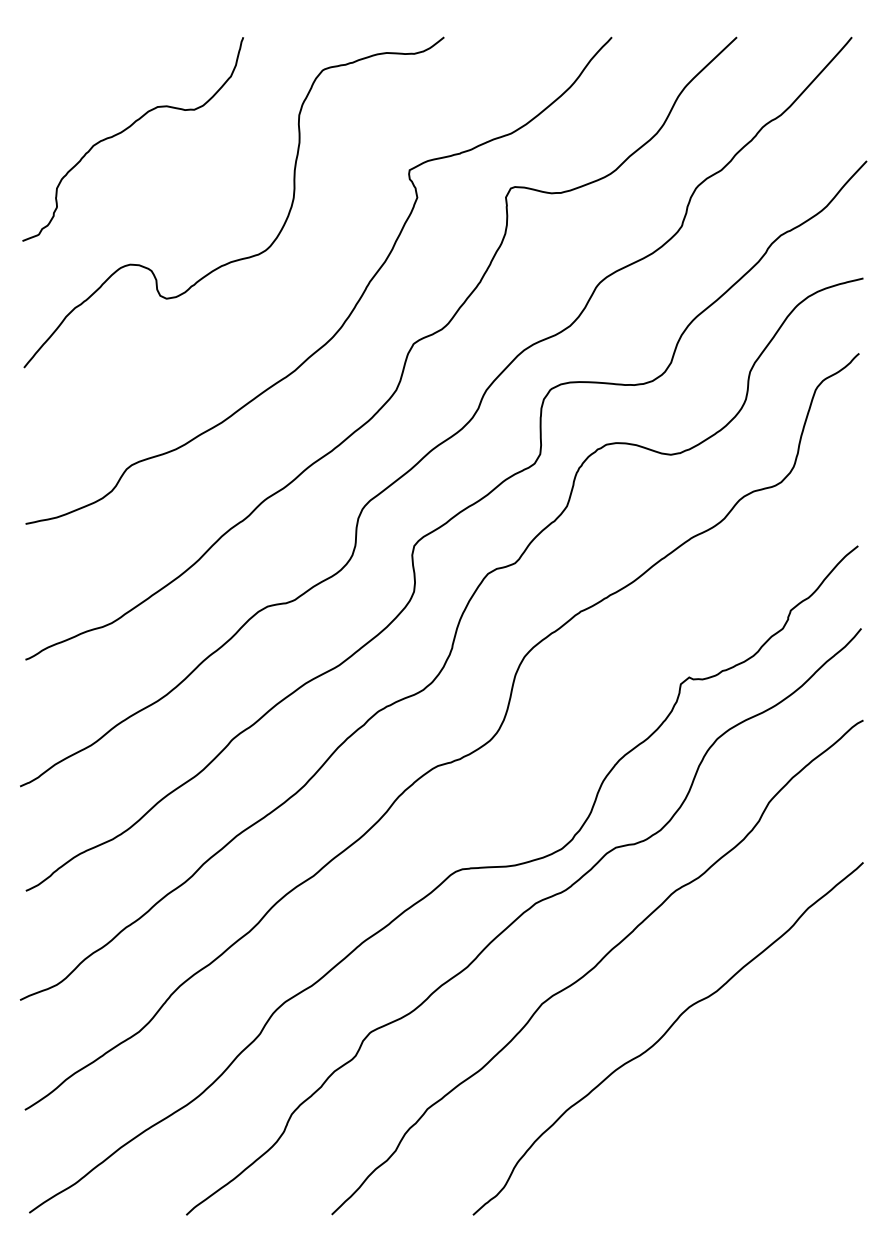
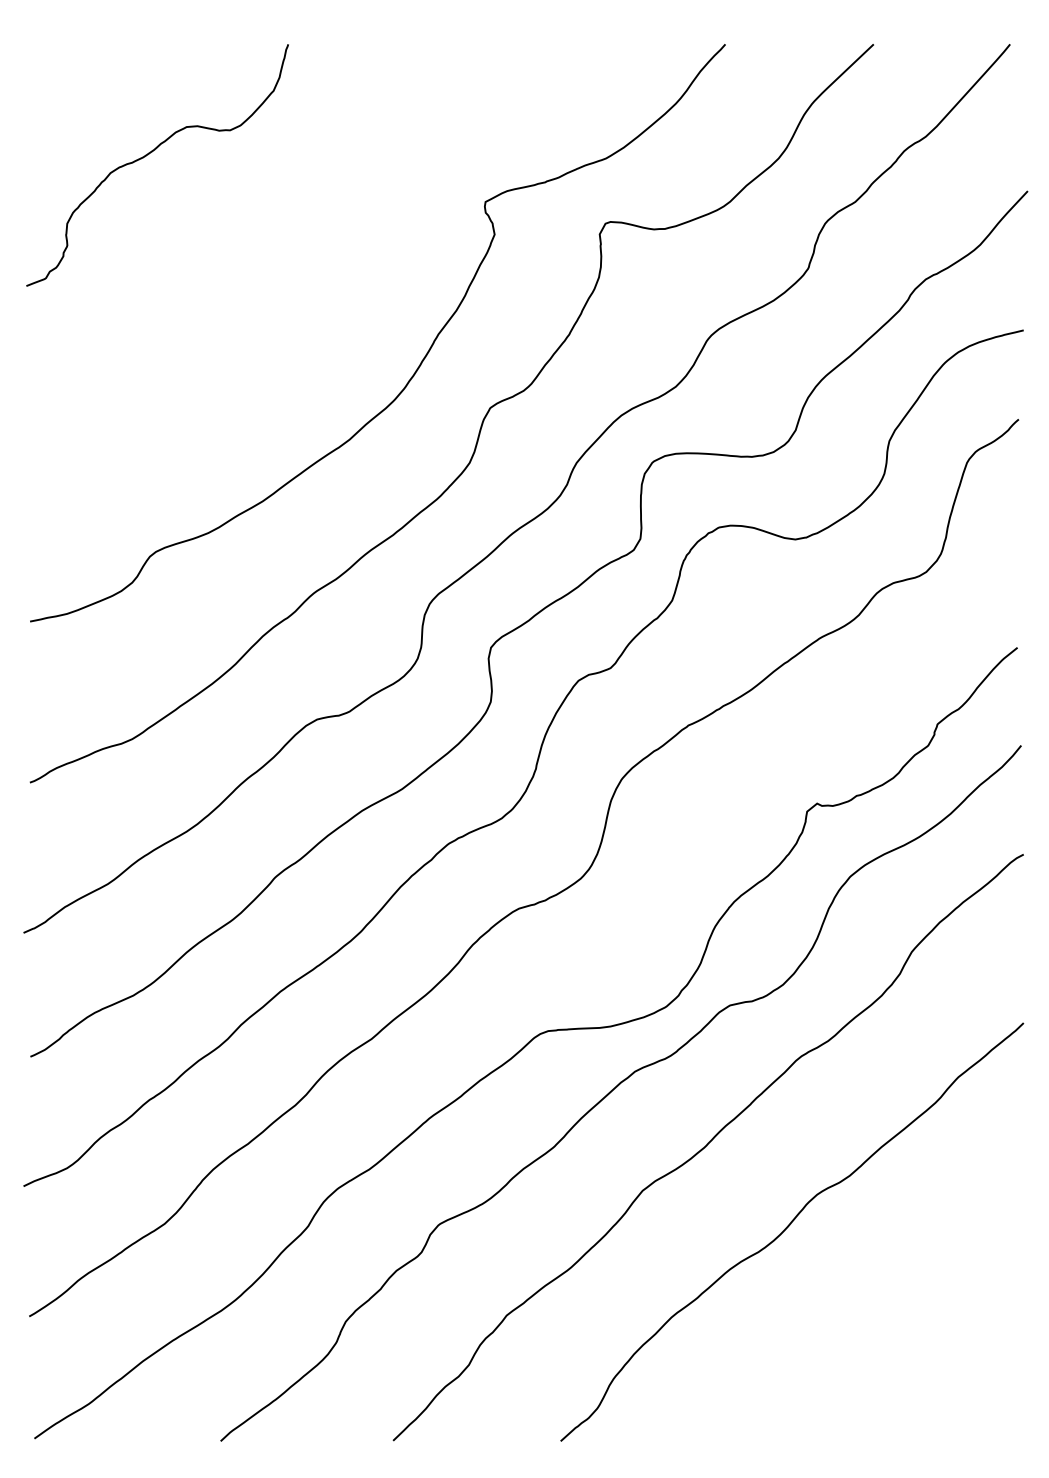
curve: (282, 226) -> (334, 268), removed

